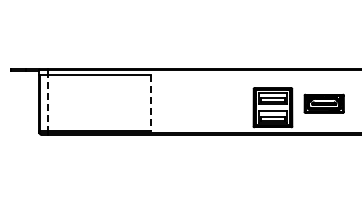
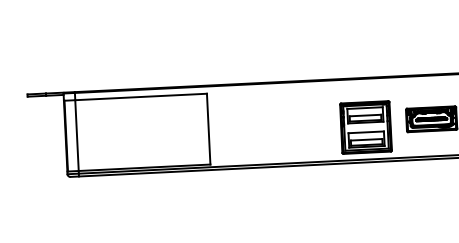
line: (150, 103) -> (208, 129), dashed -> solid
line: (48, 104) -> (77, 137), dashed -> solid

